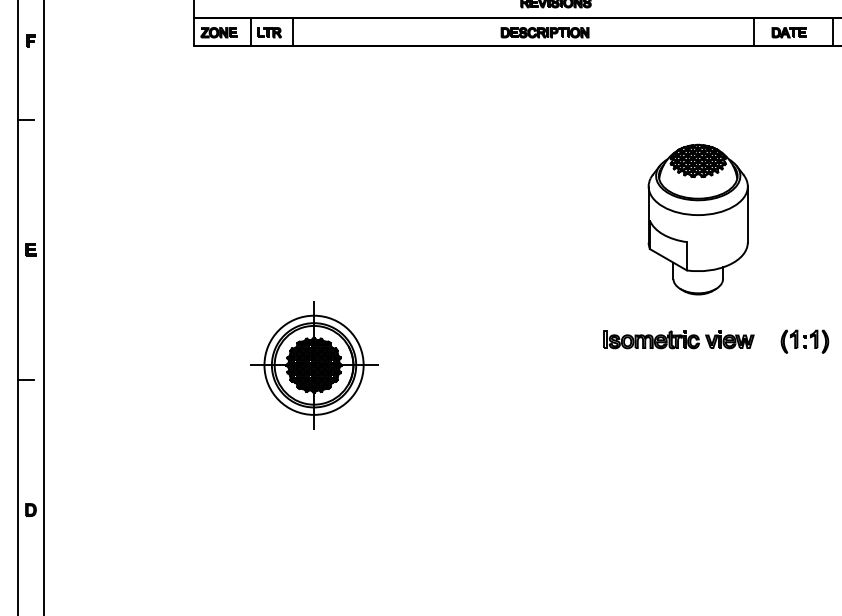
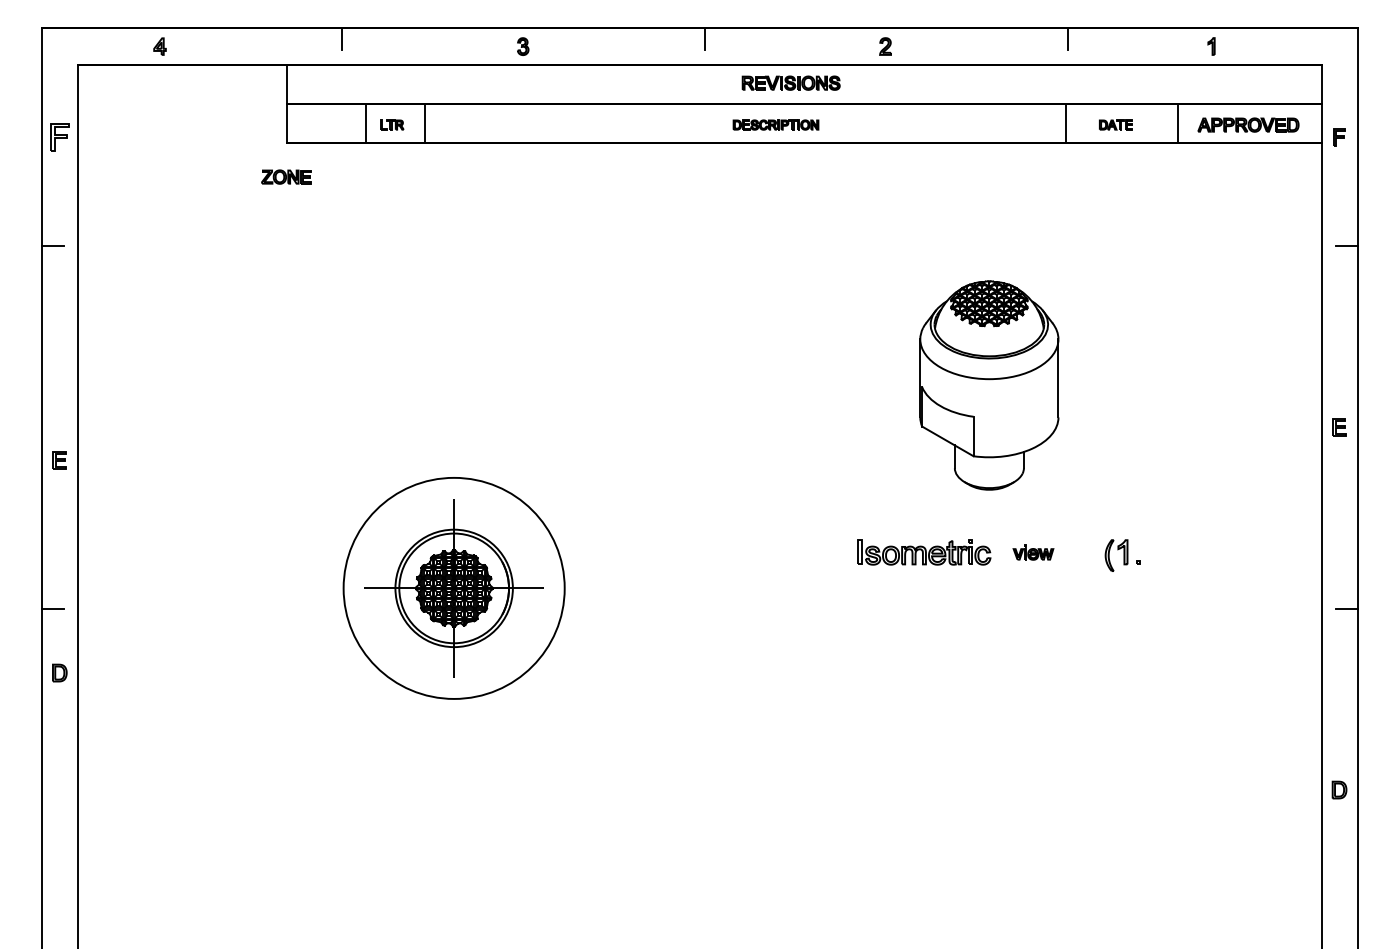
part: (218, 32) -> (286, 176), moved
part: (269, 32) -> (392, 124), size x0.7
part: (544, 32) -> (775, 124), size x0.7
part: (788, 32) -> (1115, 124), size x0.7
part: (30, 41) -> (59, 137), size x1.6
part: (30, 249) -> (59, 460), moved
part: (729, 339) -> (1033, 552), size x0.6
part: (816, 341) -> (1153, 555), removed
circle: (314, 365) -> (454, 588), size x1.6
part: (30, 509) -> (59, 672), moved

